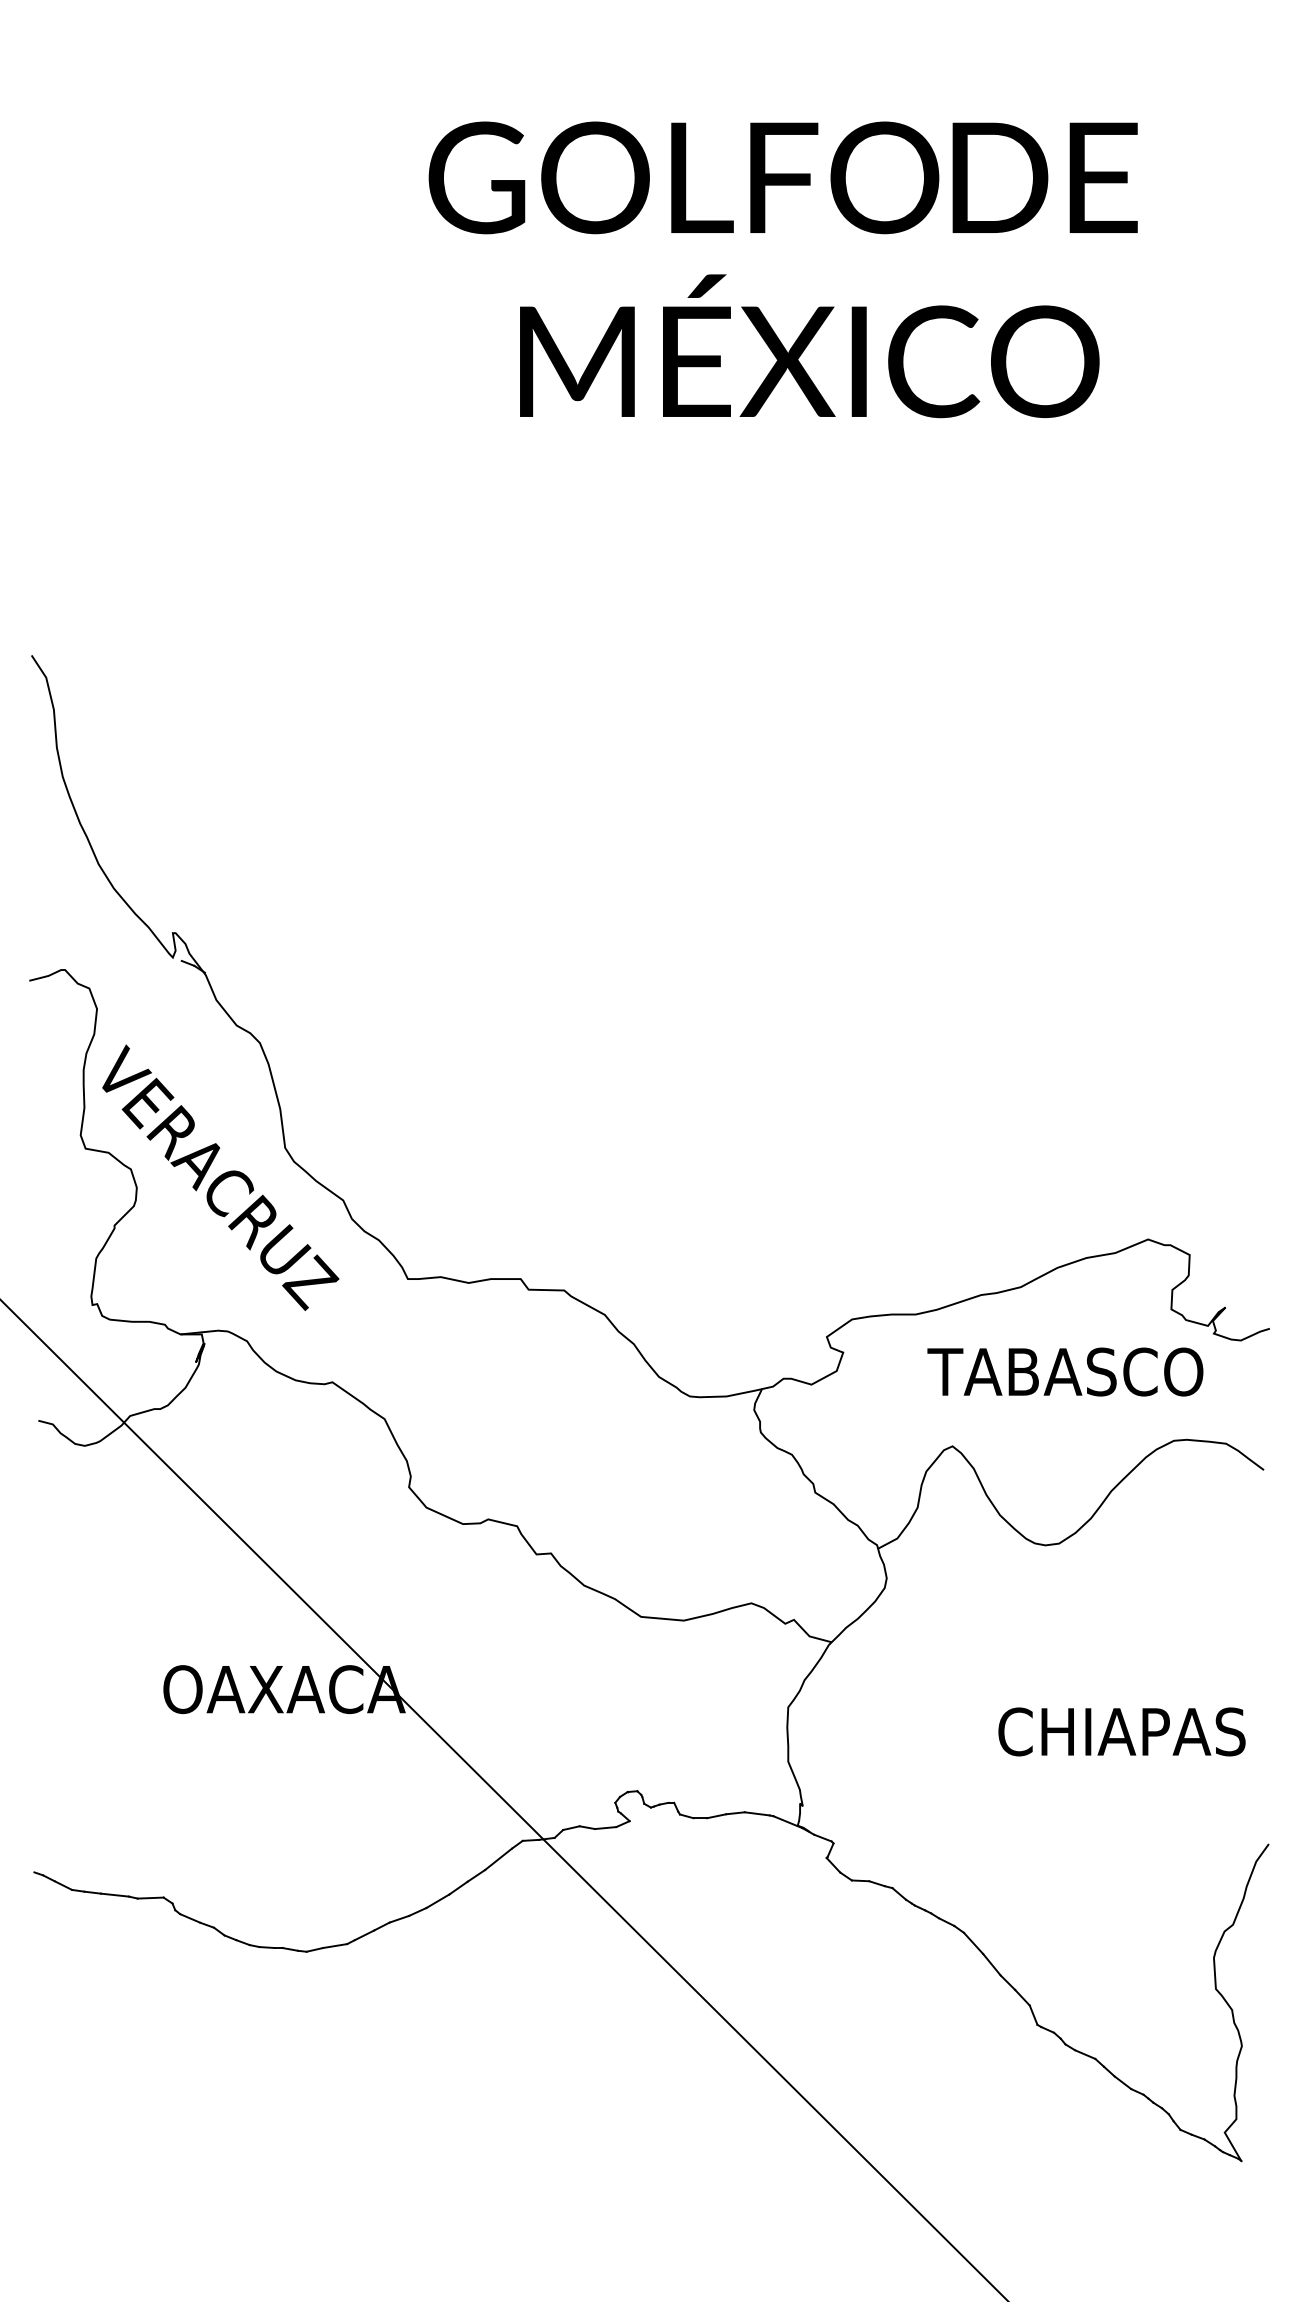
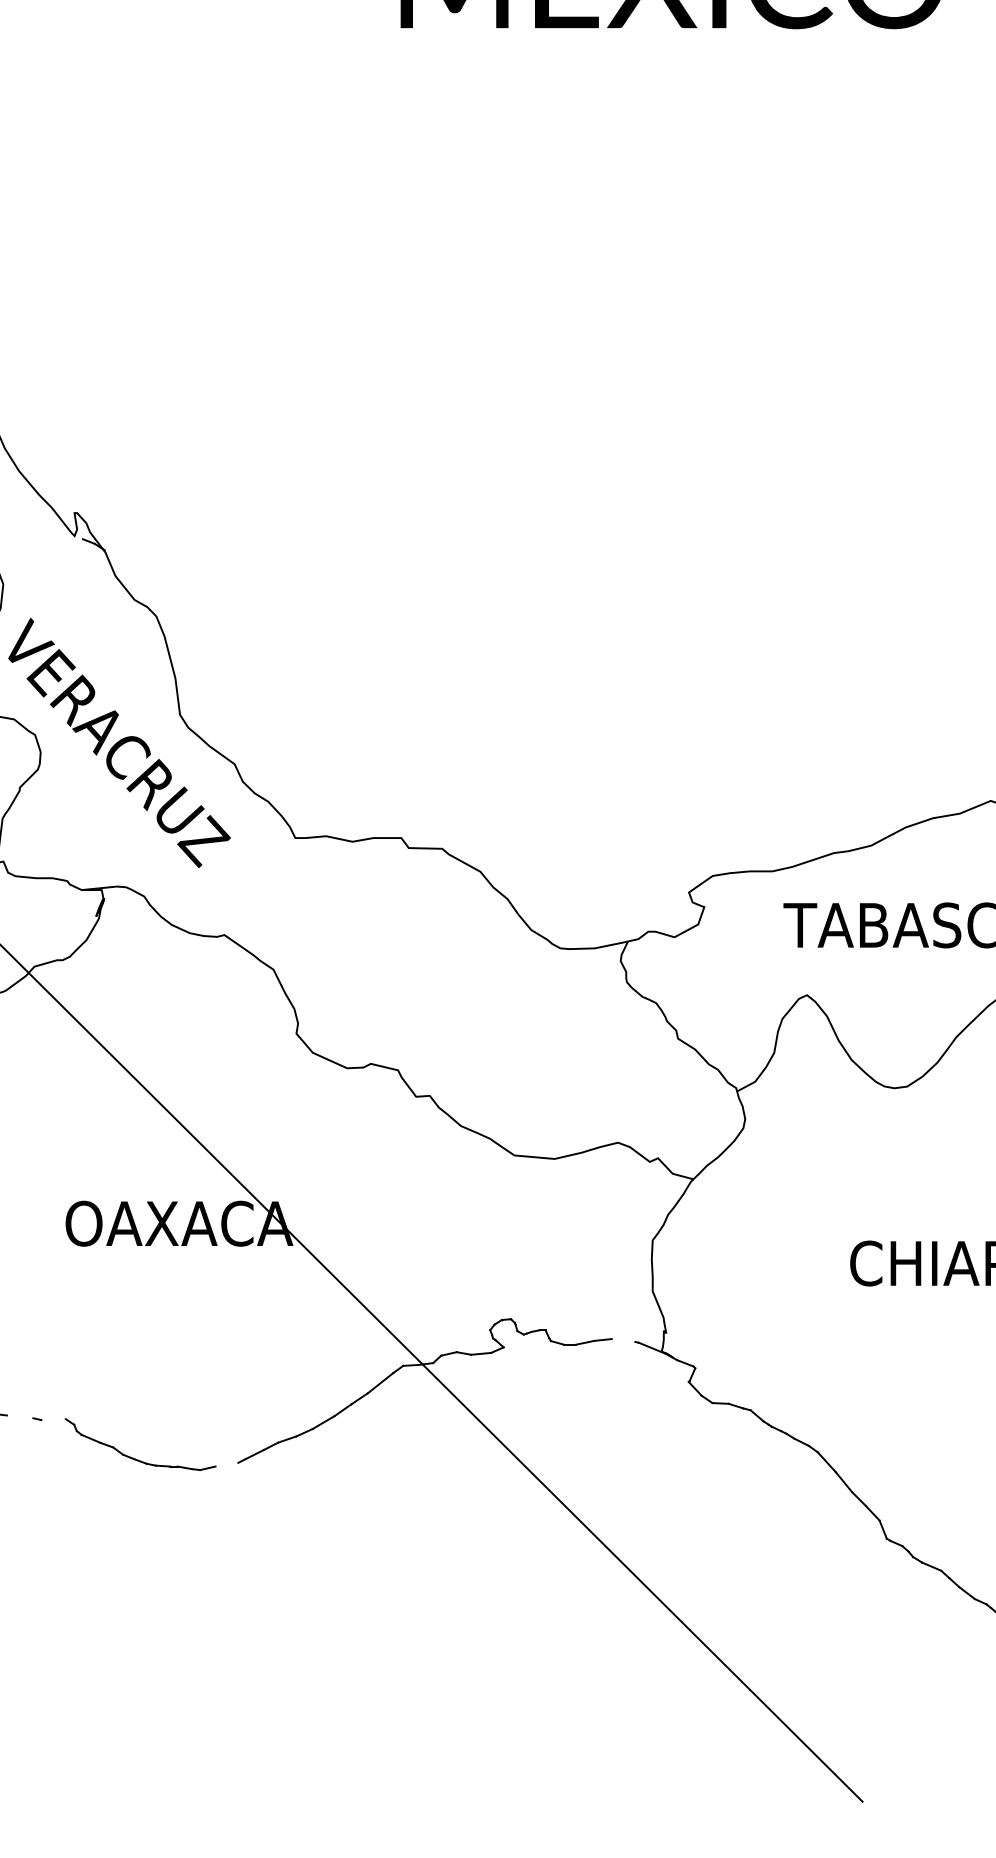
line: (756, 1813) -> (622, 1340), removed
line: (114, 1894) -> (19, 1416), removed
line: (150, 1897) -> (53, 1419), removed
line: (335, 1946) -> (227, 1465), removed

